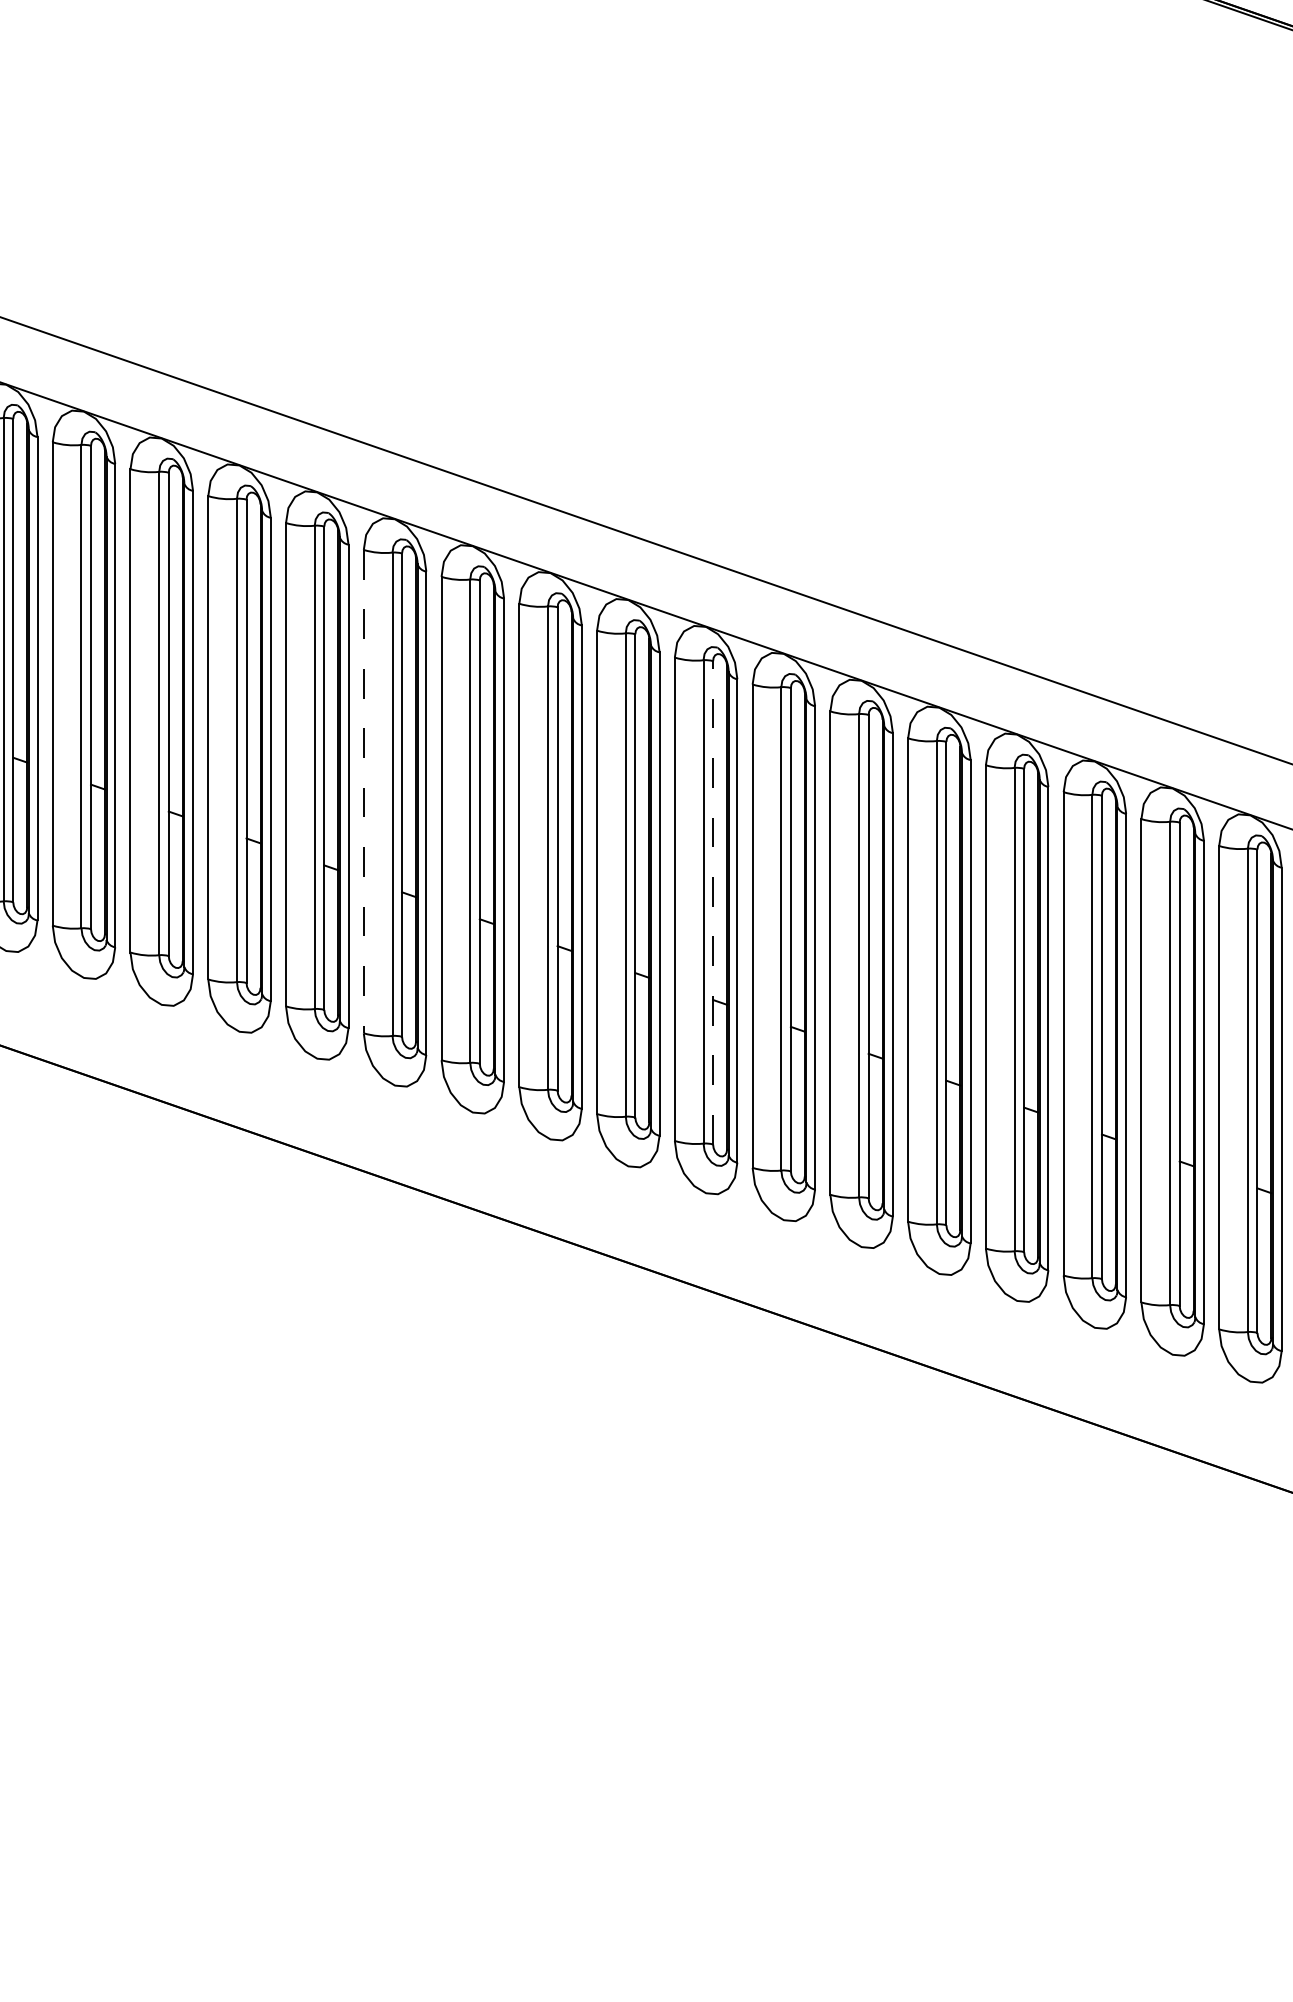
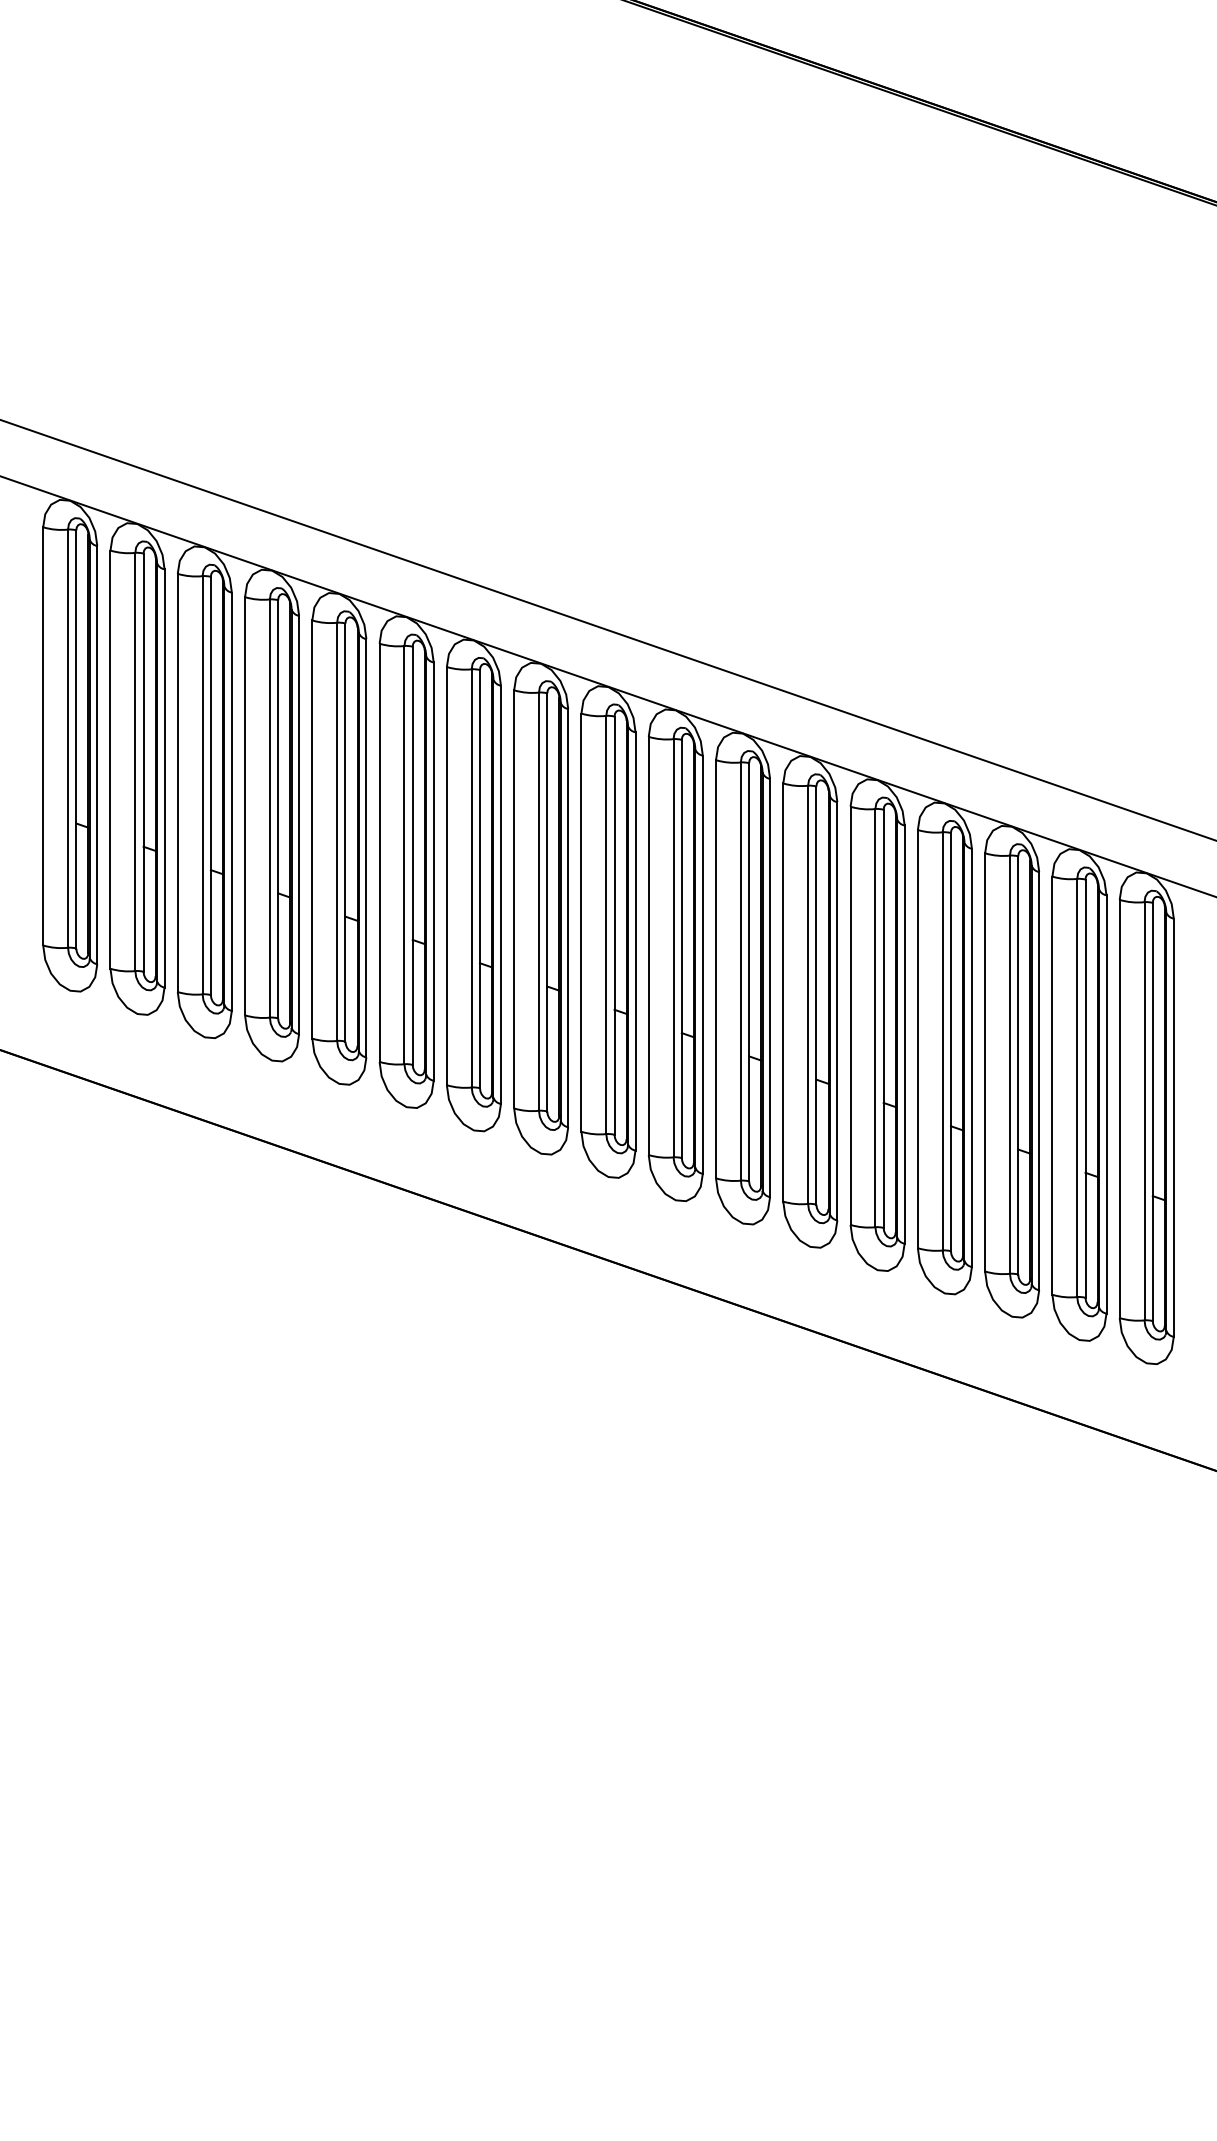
line: (363, 792) -> (379, 853), dashed -> solid
line: (712, 902) -> (681, 948), dashed -> solid

